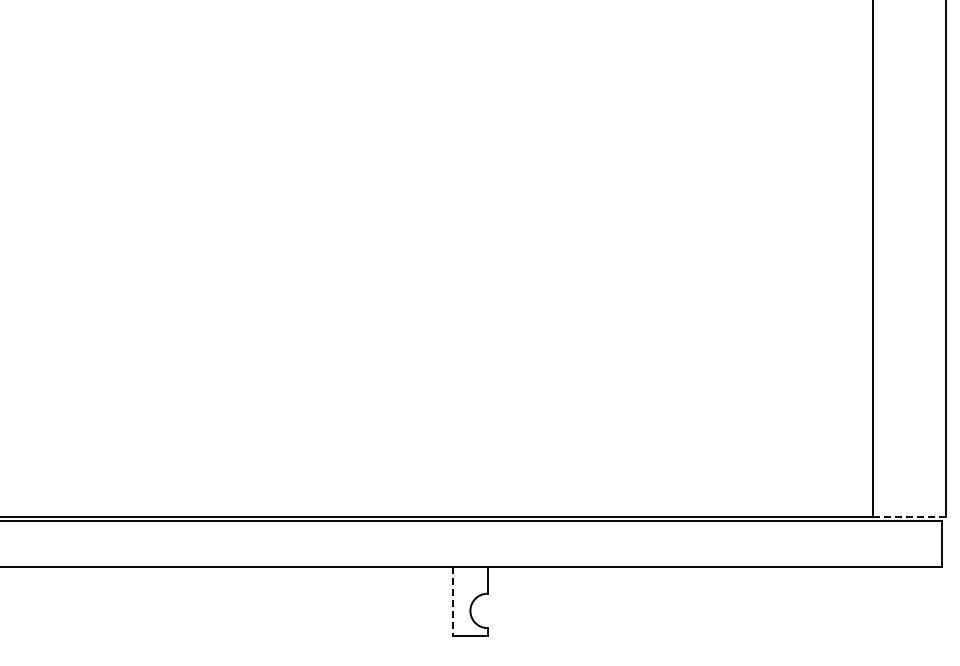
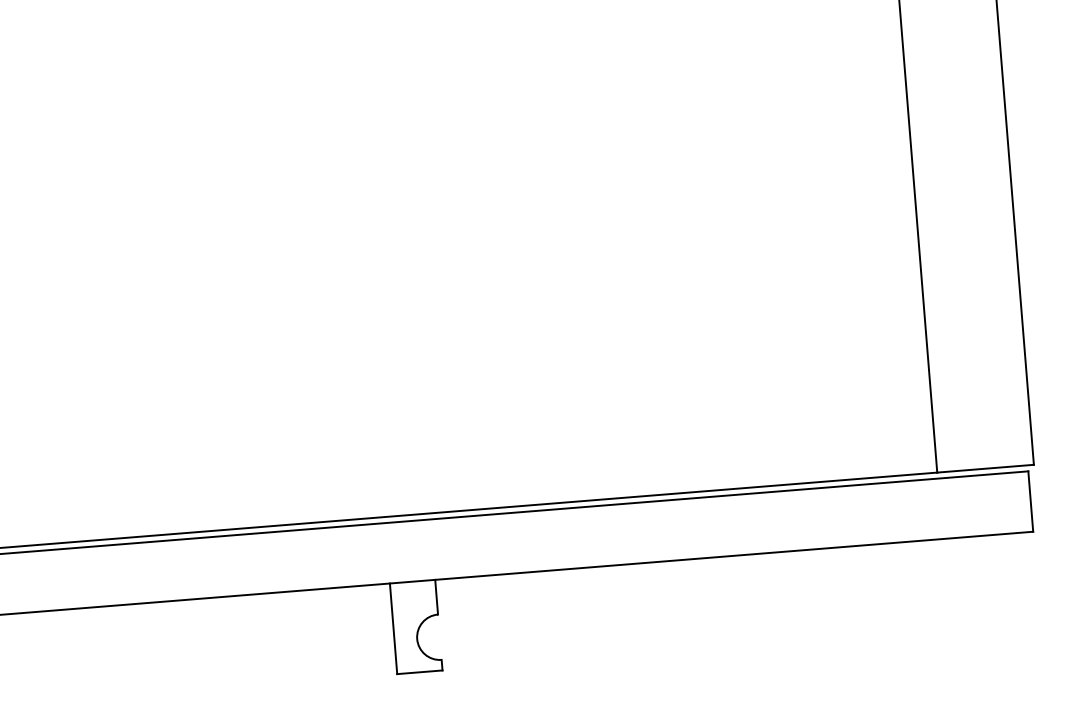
line: (909, 516) -> (985, 468), dashed -> solid
line: (453, 602) -> (394, 629), dashed -> solid

